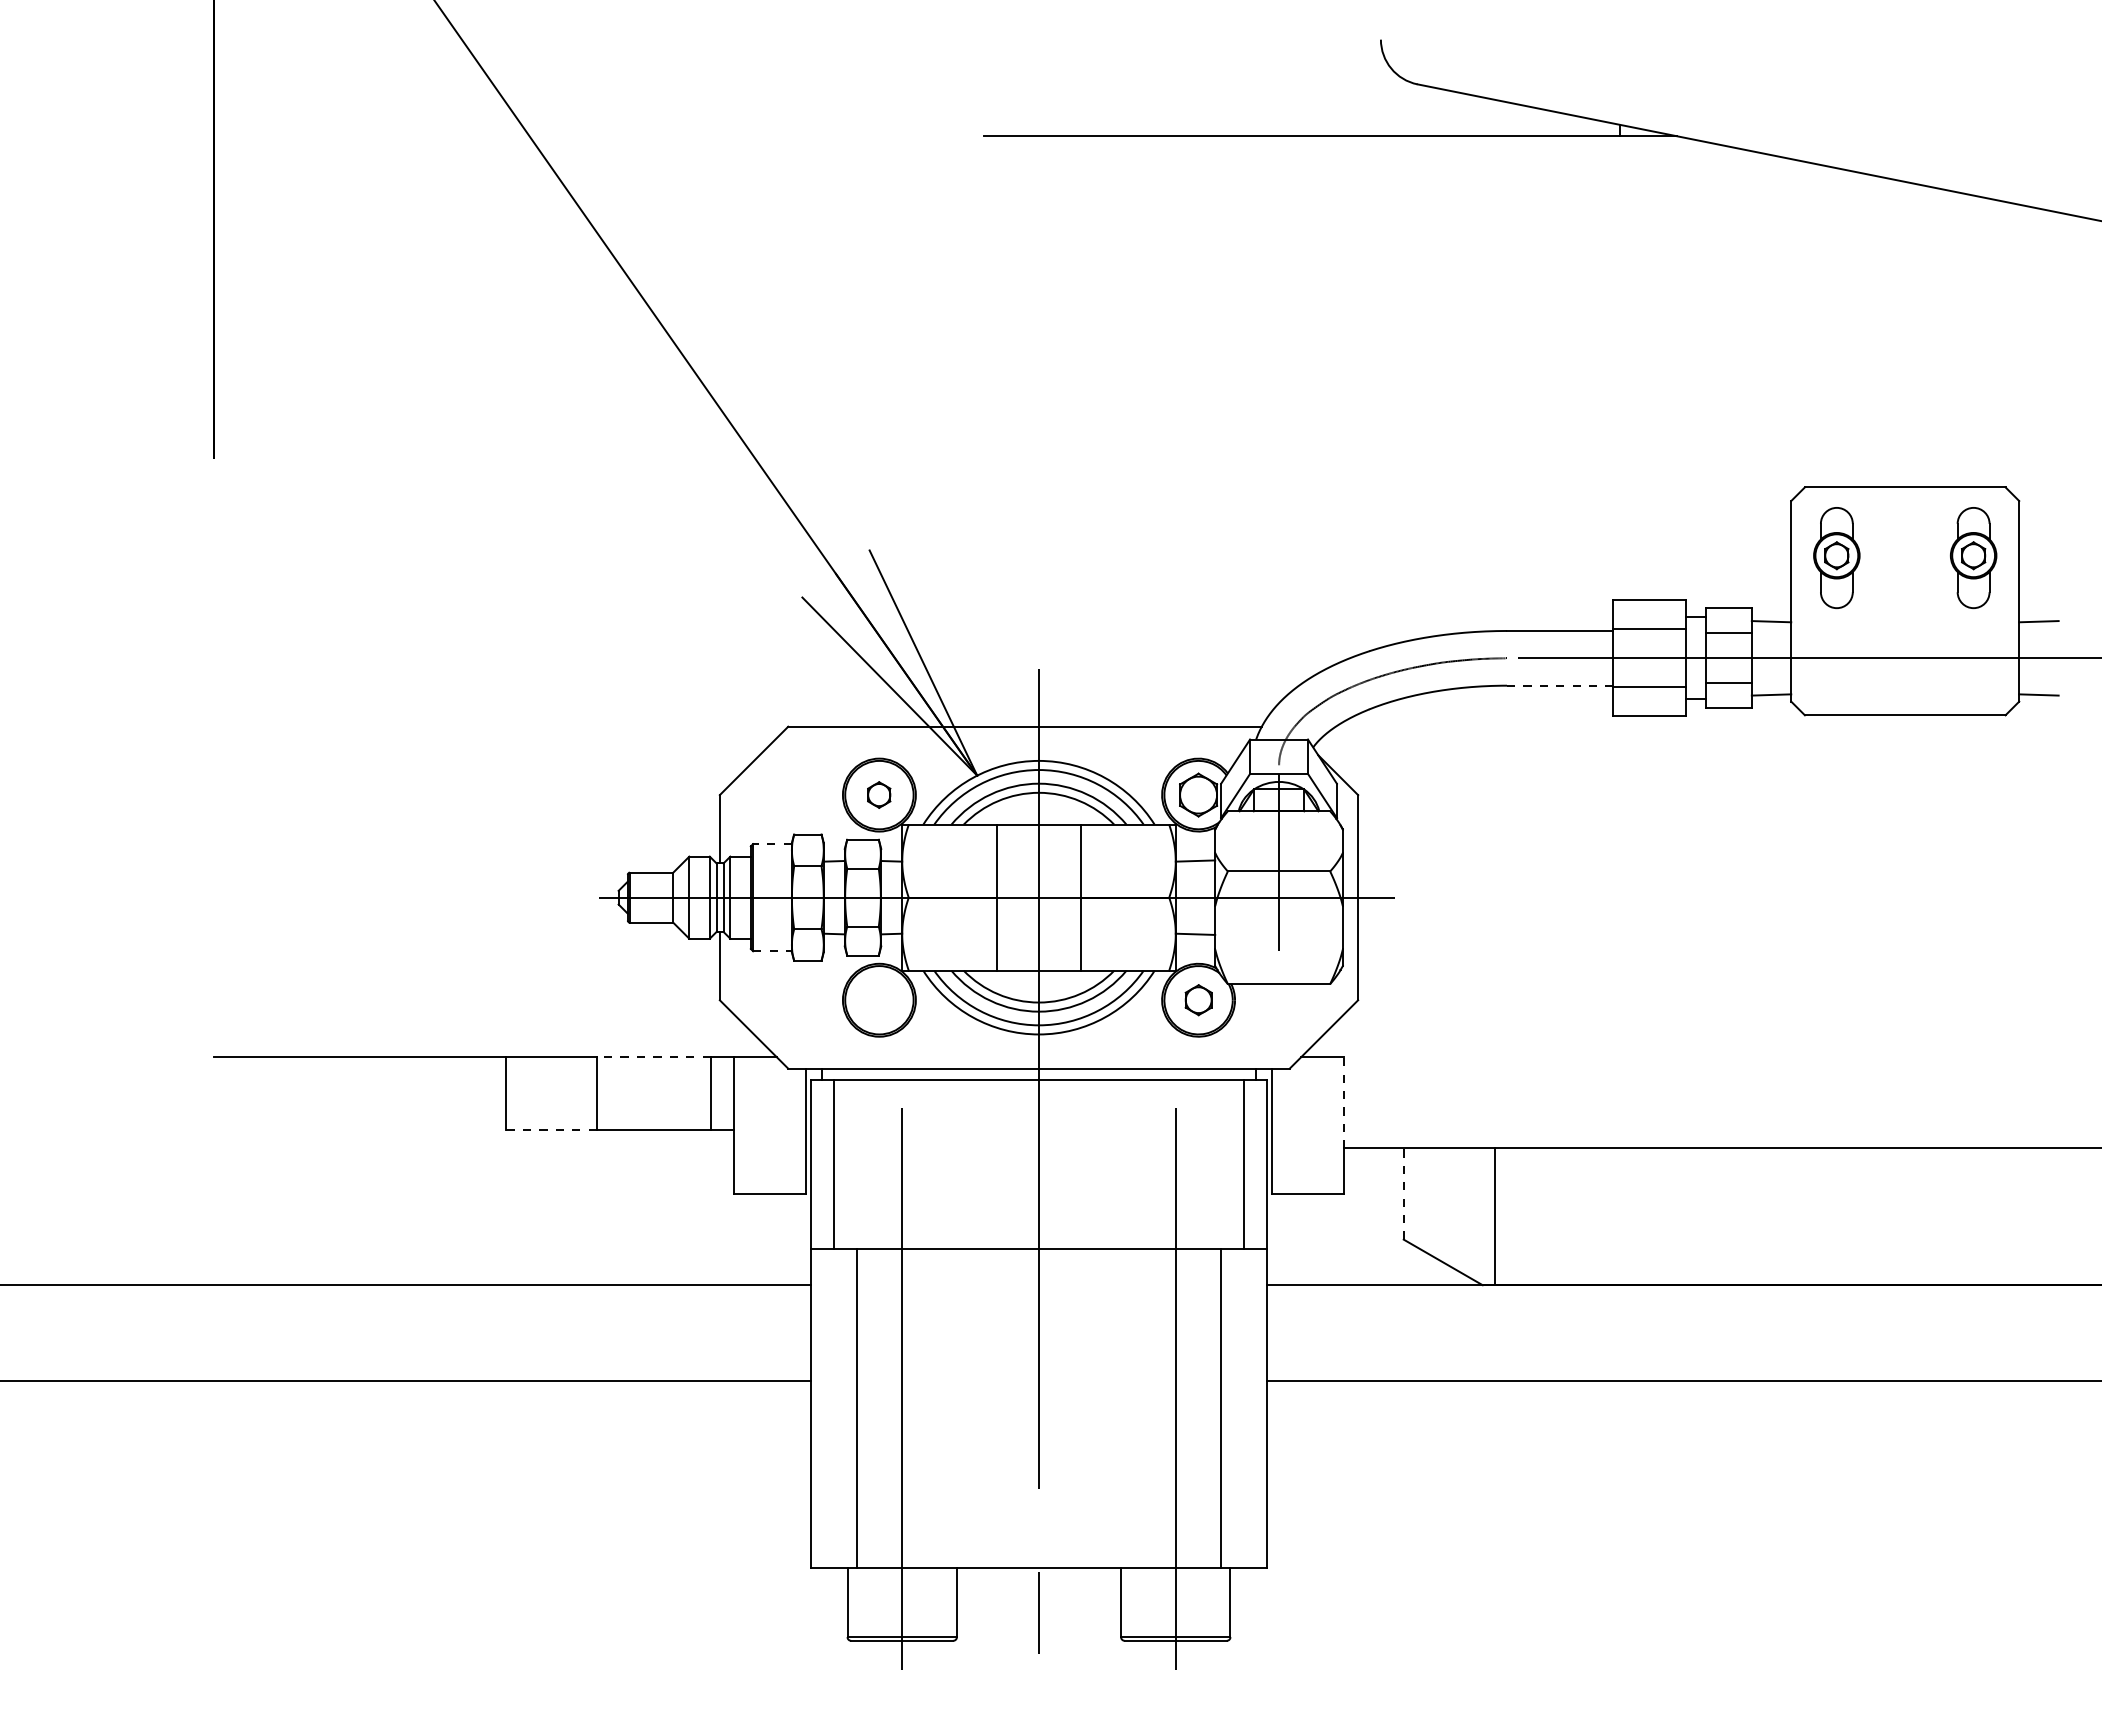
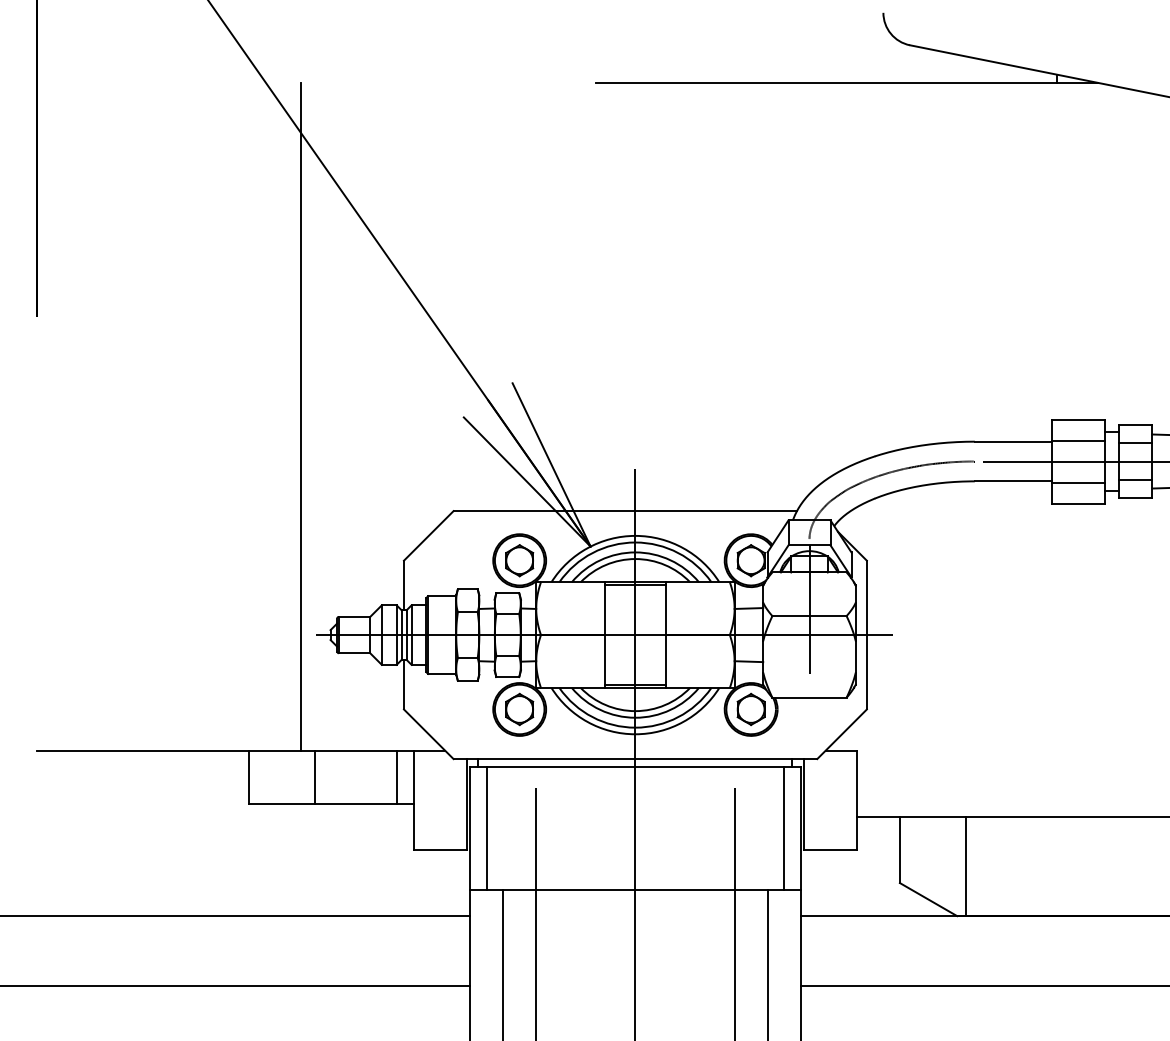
line: (578, 596) -> (301, 416), added
line: (1560, 685) -> (1013, 481), dashed -> solid
part: (878, 794) -> (519, 560), size x1.67
line: (1038, 829) -> (635, 585), added
line: (772, 844) -> (442, 596), dashed -> solid
line: (773, 951) -> (442, 674), dashed -> solid
line: (1038, 966) -> (635, 684), added
part: (878, 999) -> (519, 708), added
part: (1198, 999) -> (751, 708), size x1.43
line: (653, 1057) -> (355, 750), dashed -> solid
line: (1344, 1102) -> (856, 783), dashed -> solid
line: (551, 1130) -> (281, 803), dashed -> solid
line: (1403, 1194) -> (899, 850), dashed -> solid

